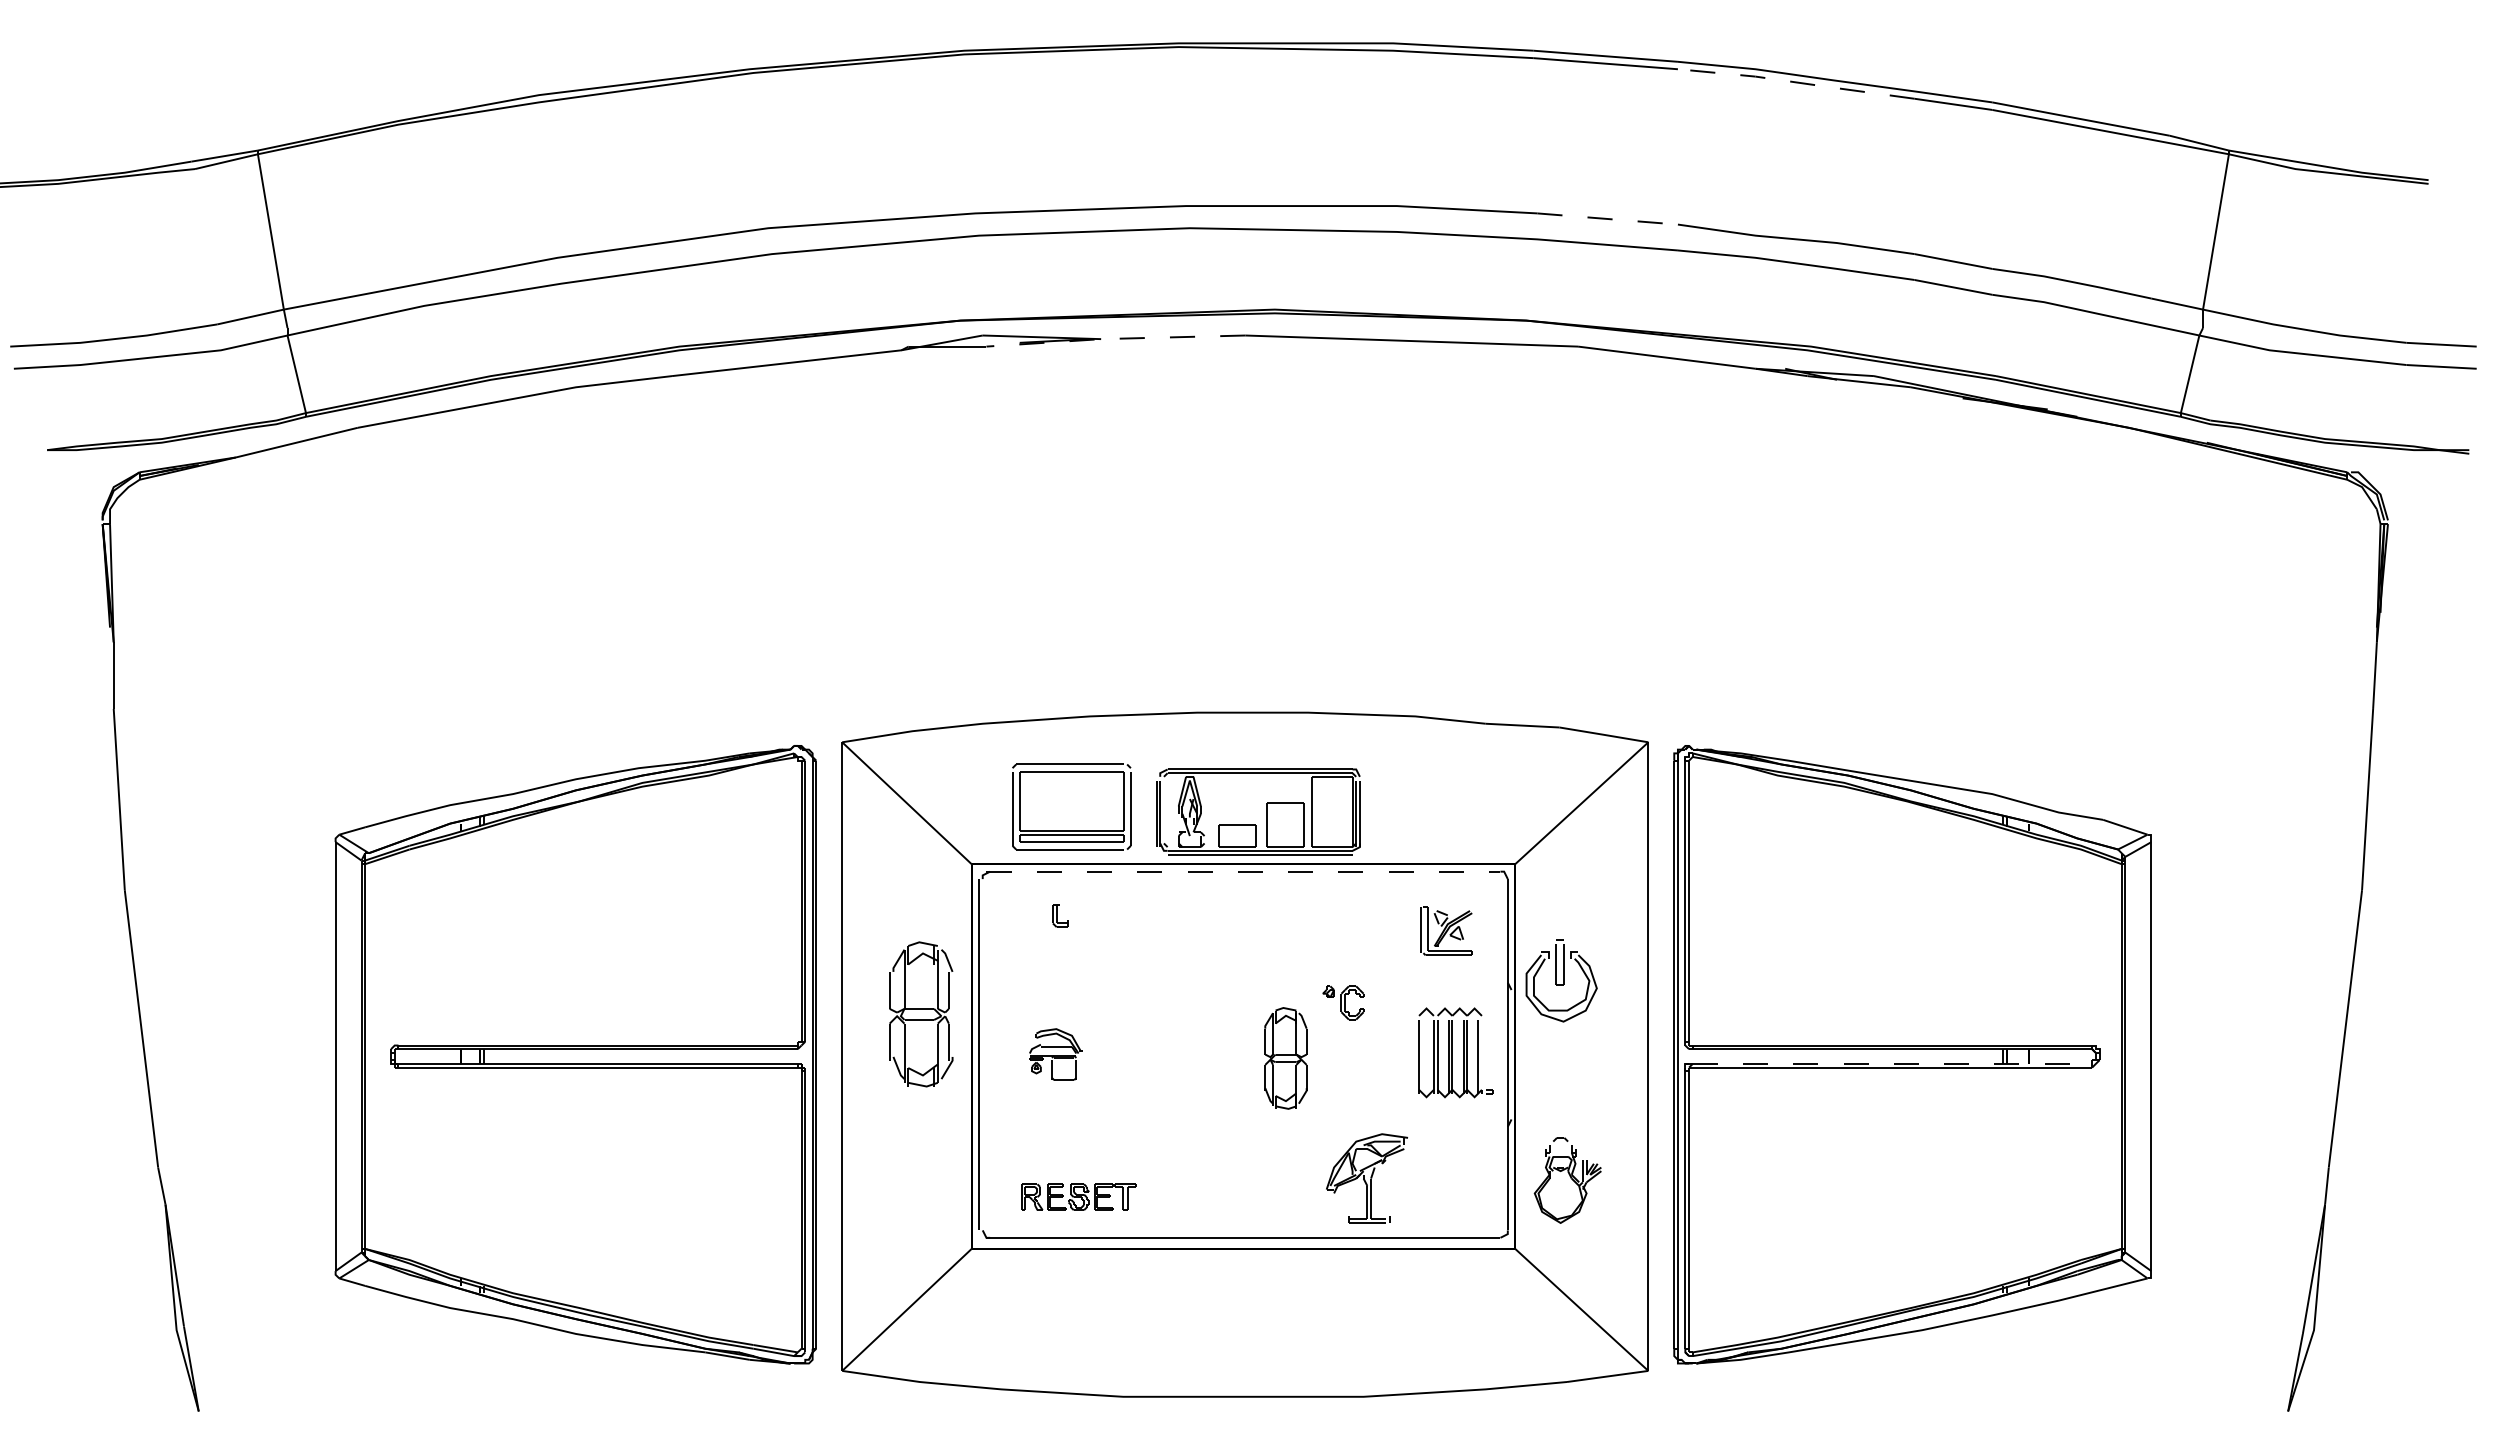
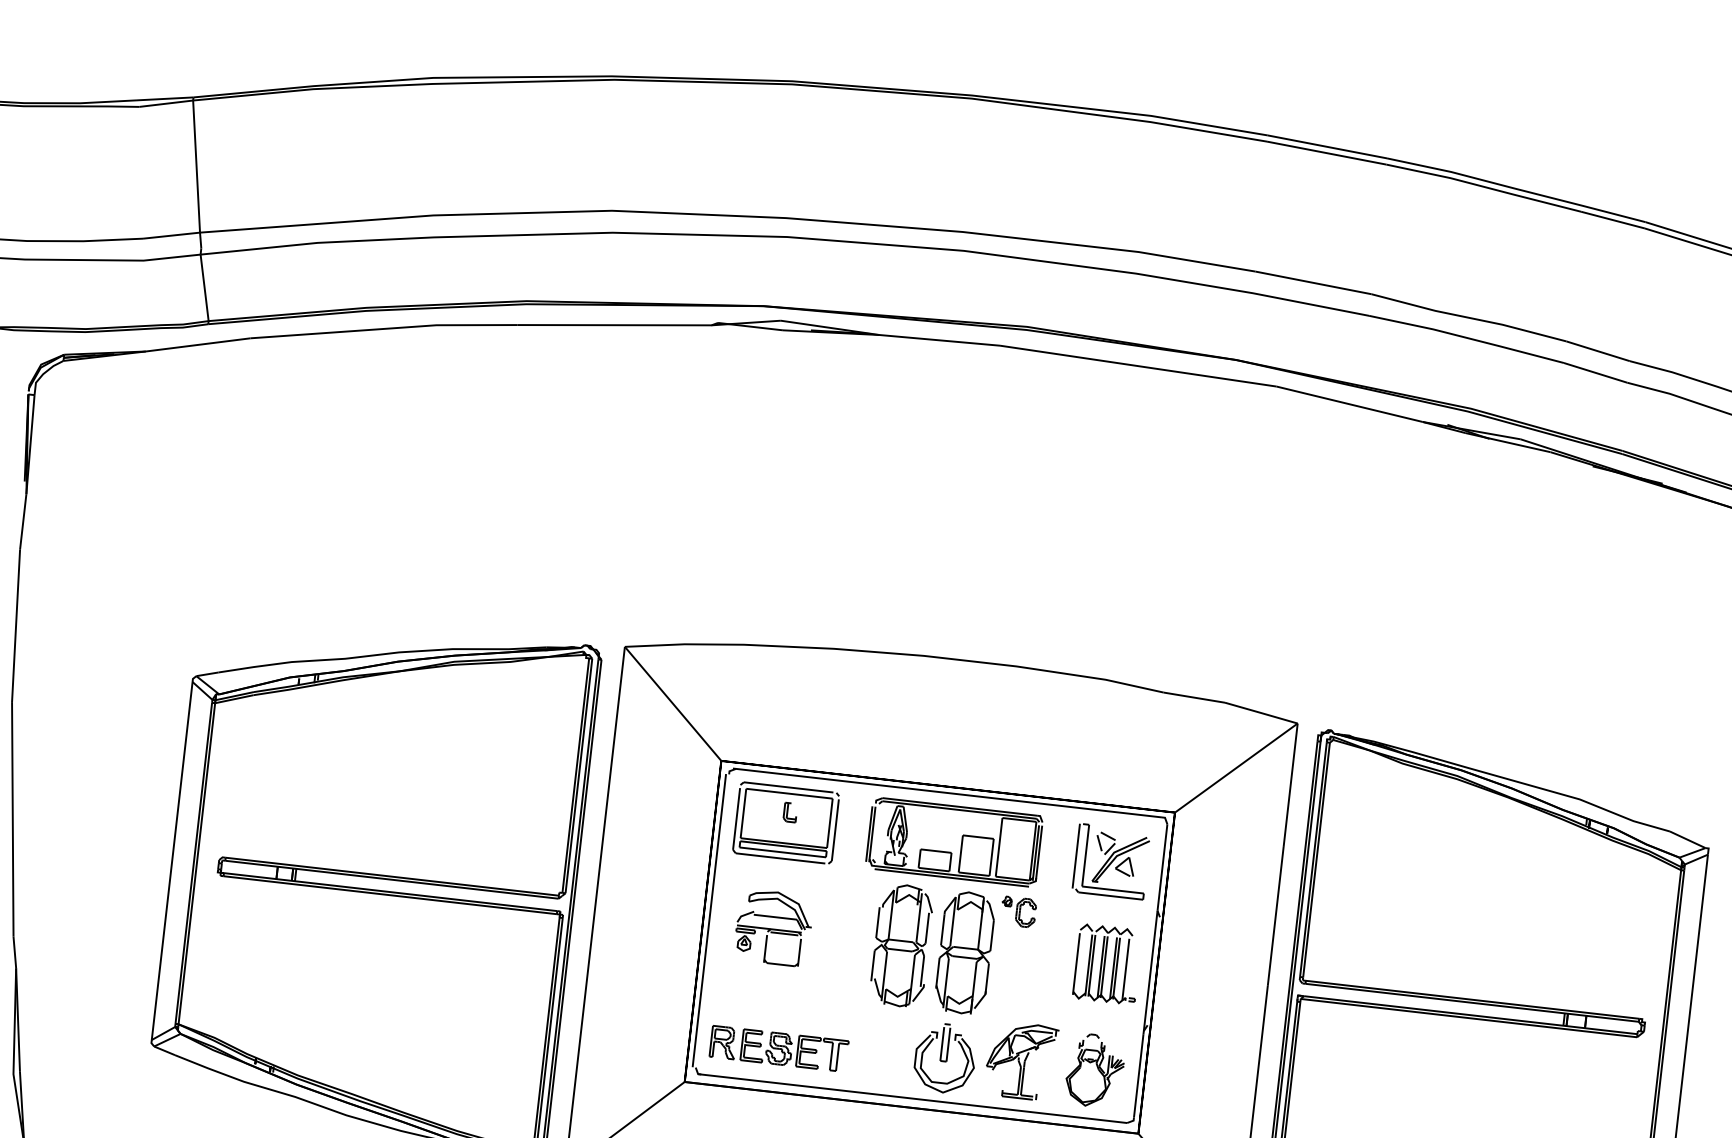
line: (1795, 82) -> (1483, 186), dashed -> solid
line: (1608, 219) -> (1314, 283), dashed -> solid
line: (1115, 338) -> (891, 335), dashed -> solid
part: (1071, 806) -> (786, 822), moved
part: (1266, 811) -> (961, 842), moved
line: (1243, 871) -> (947, 792), dashed -> solid
part: (1446, 930) -> (1111, 861), size x1.67
part: (1561, 980) -> (945, 1058), moved
part: (921, 1014) -> (902, 945), moved
part: (1055, 1054) -> (773, 927), size x1.67
part: (1285, 1058) -> (964, 952), size x1.43
line: (1892, 1063) -> (1470, 1014), dashed -> solid
part: (1567, 1180) -> (1095, 1070), moved
part: (1078, 1197) -> (778, 1049), size x1.43

